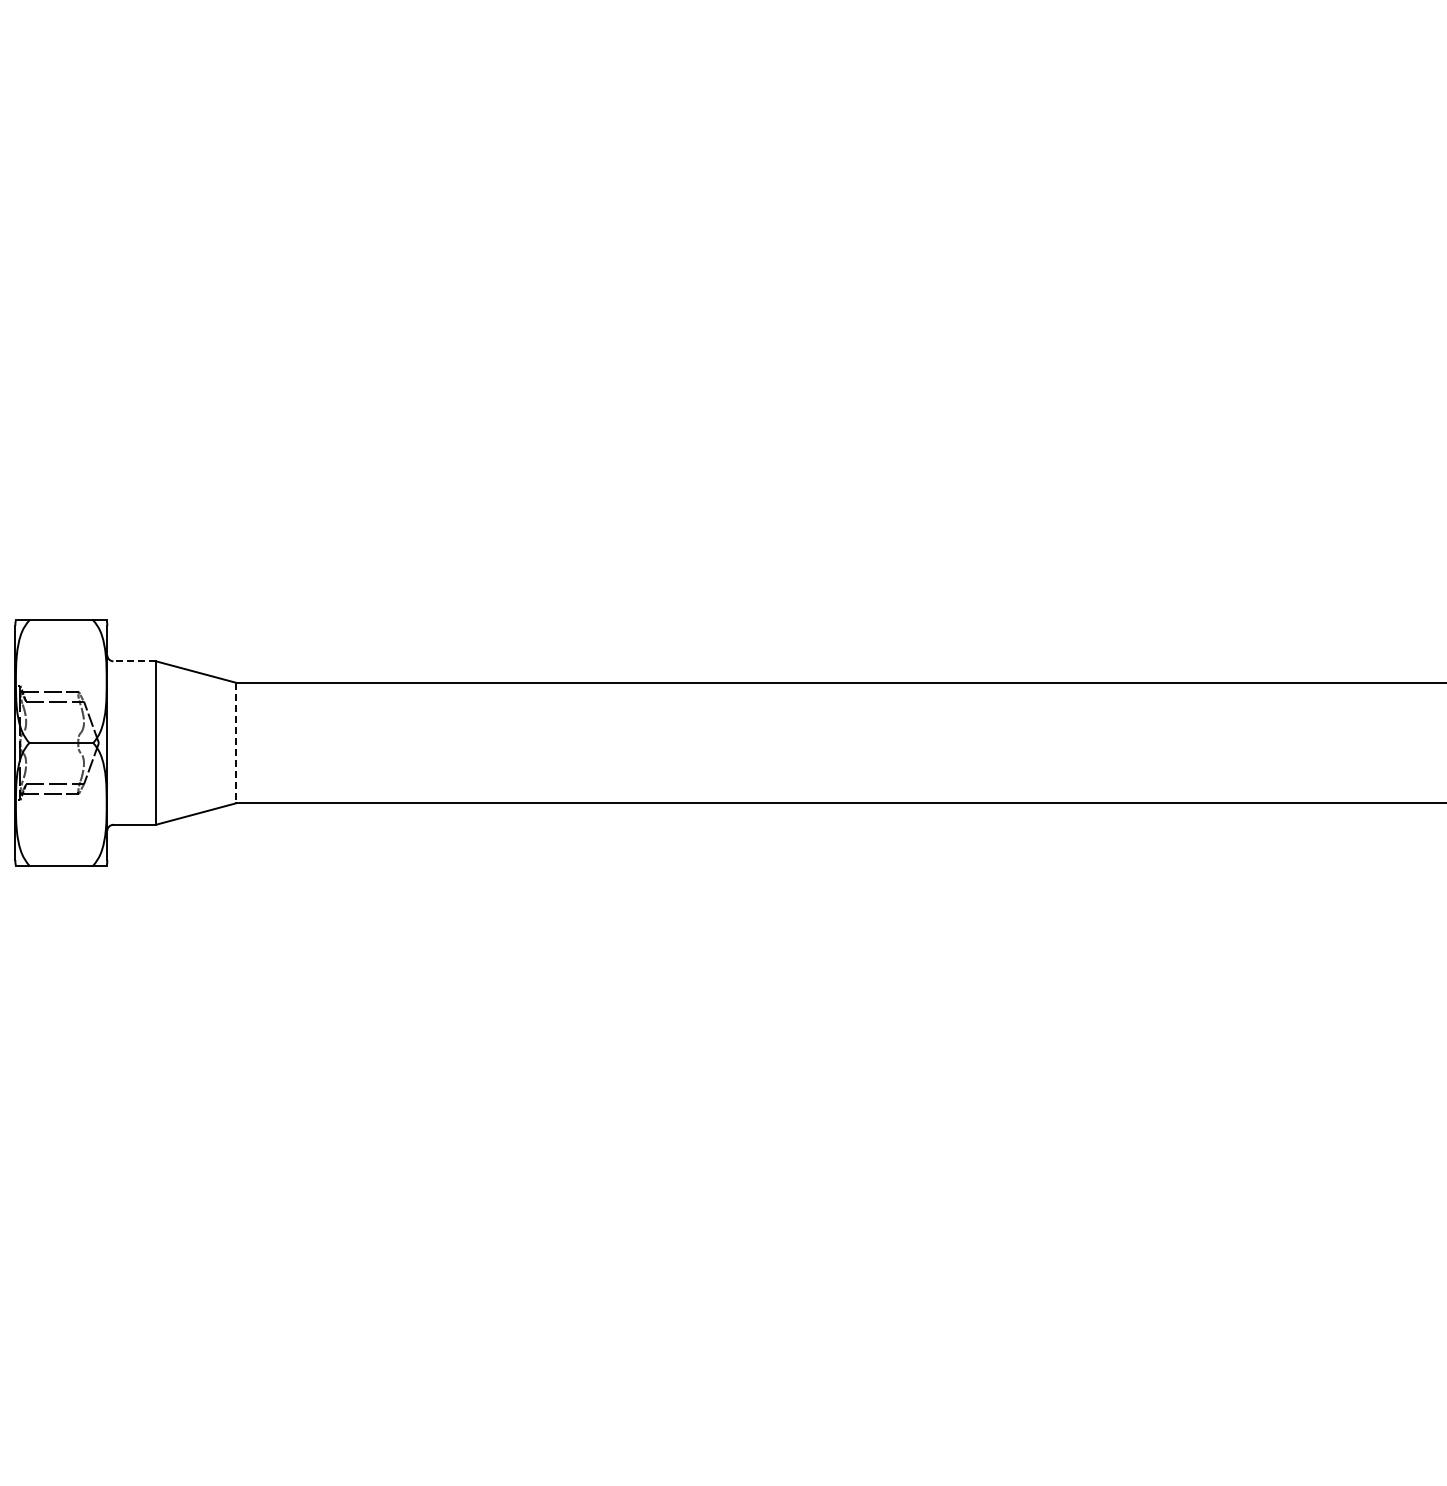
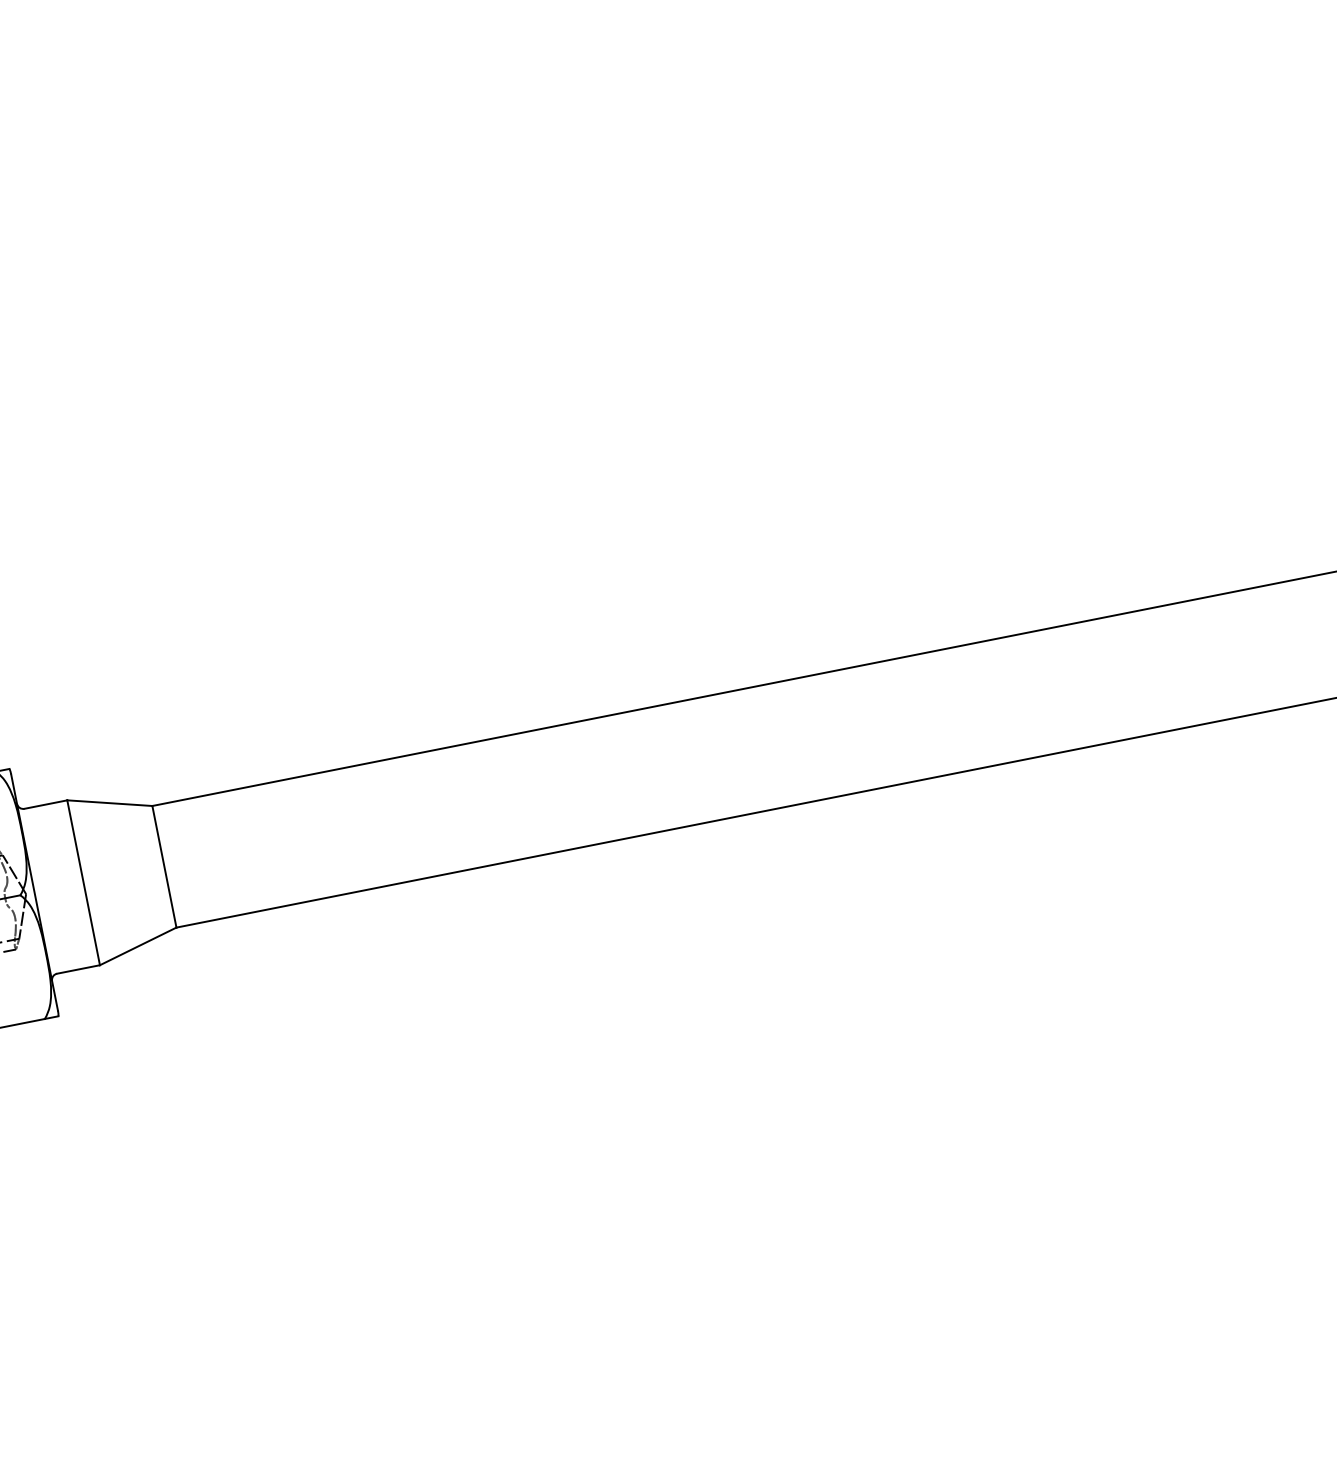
line: (134, 661) -> (45, 804), dashed -> solid
line: (236, 743) -> (164, 867), dashed -> solid

